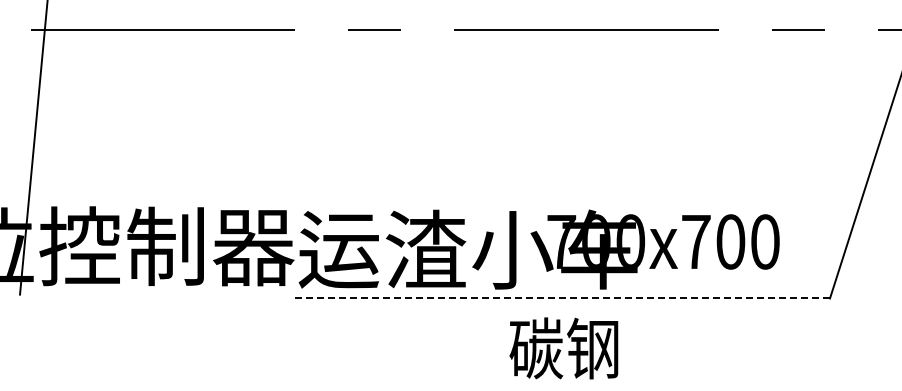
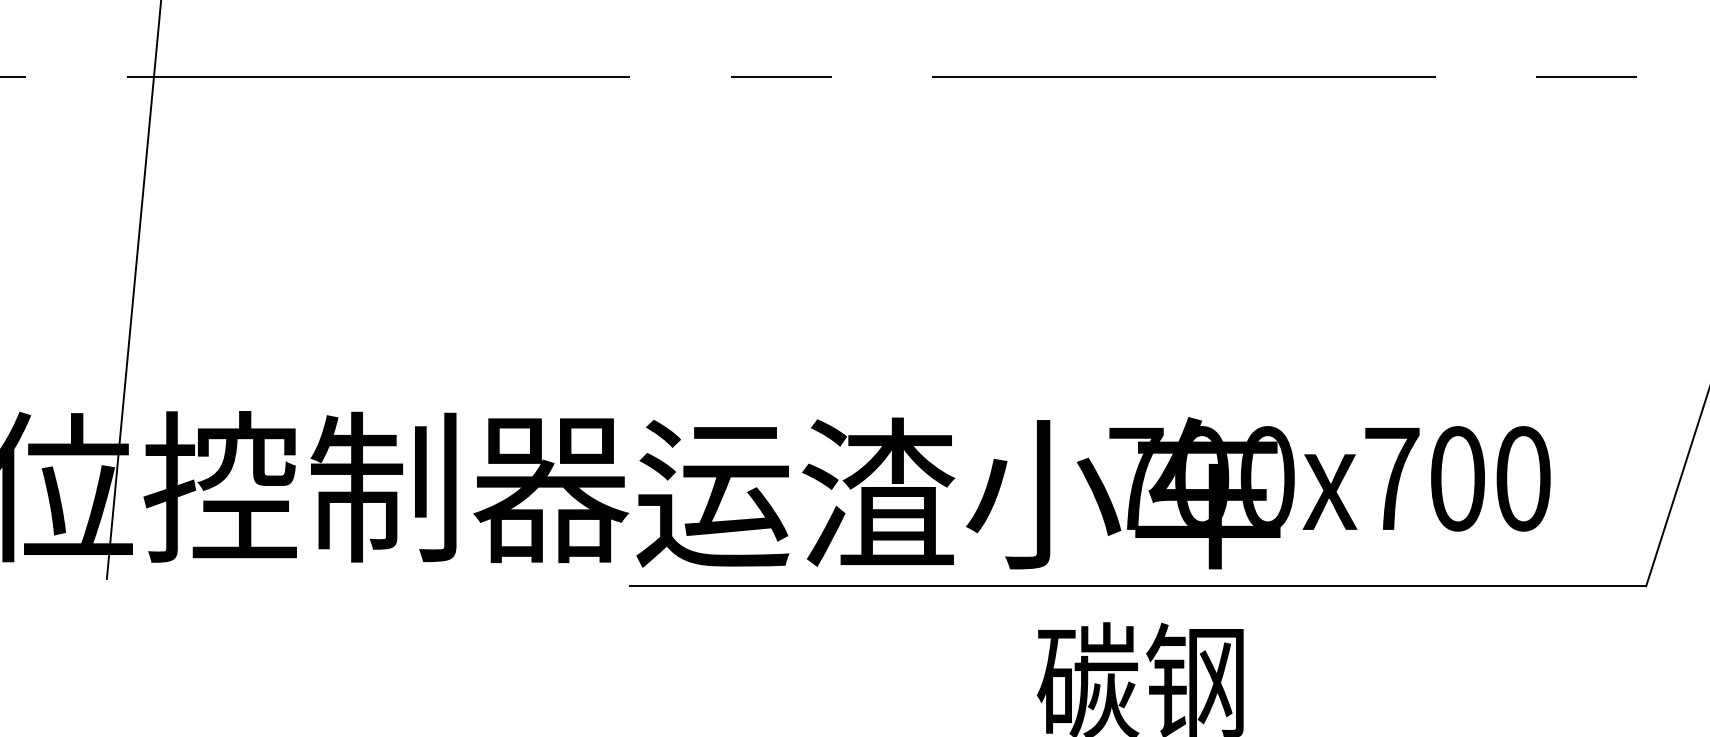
line: (562, 298) -> (1137, 586), dashed -> solid

